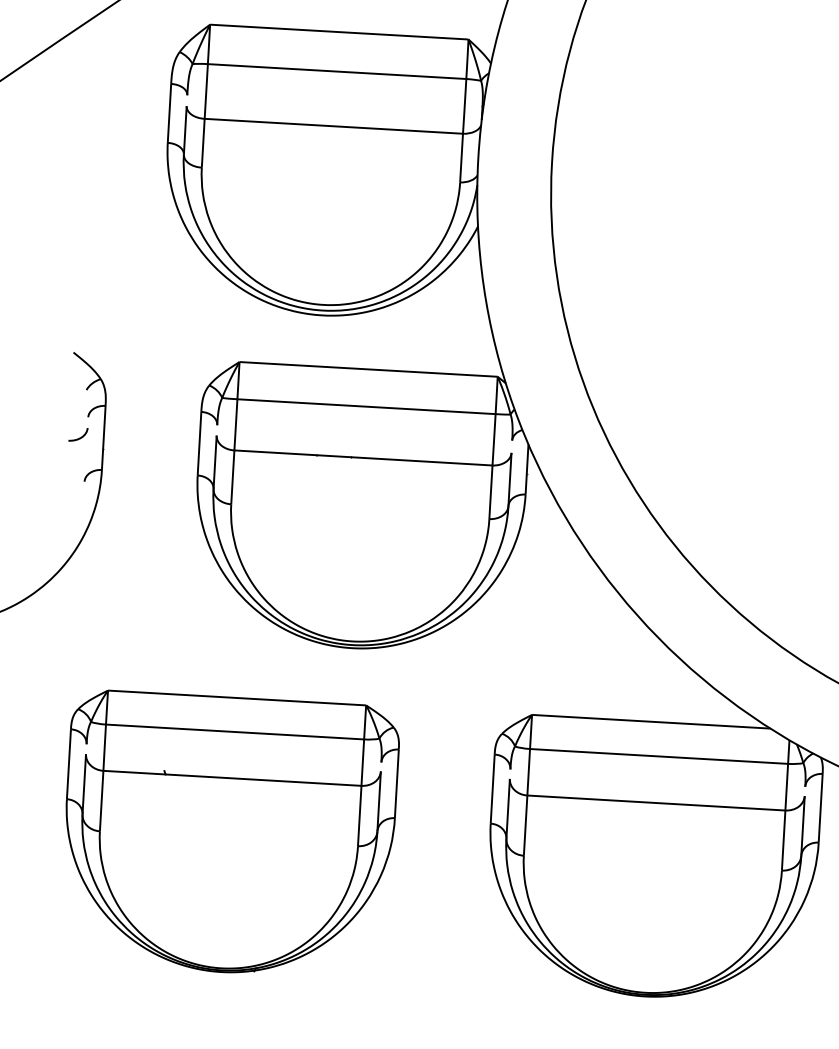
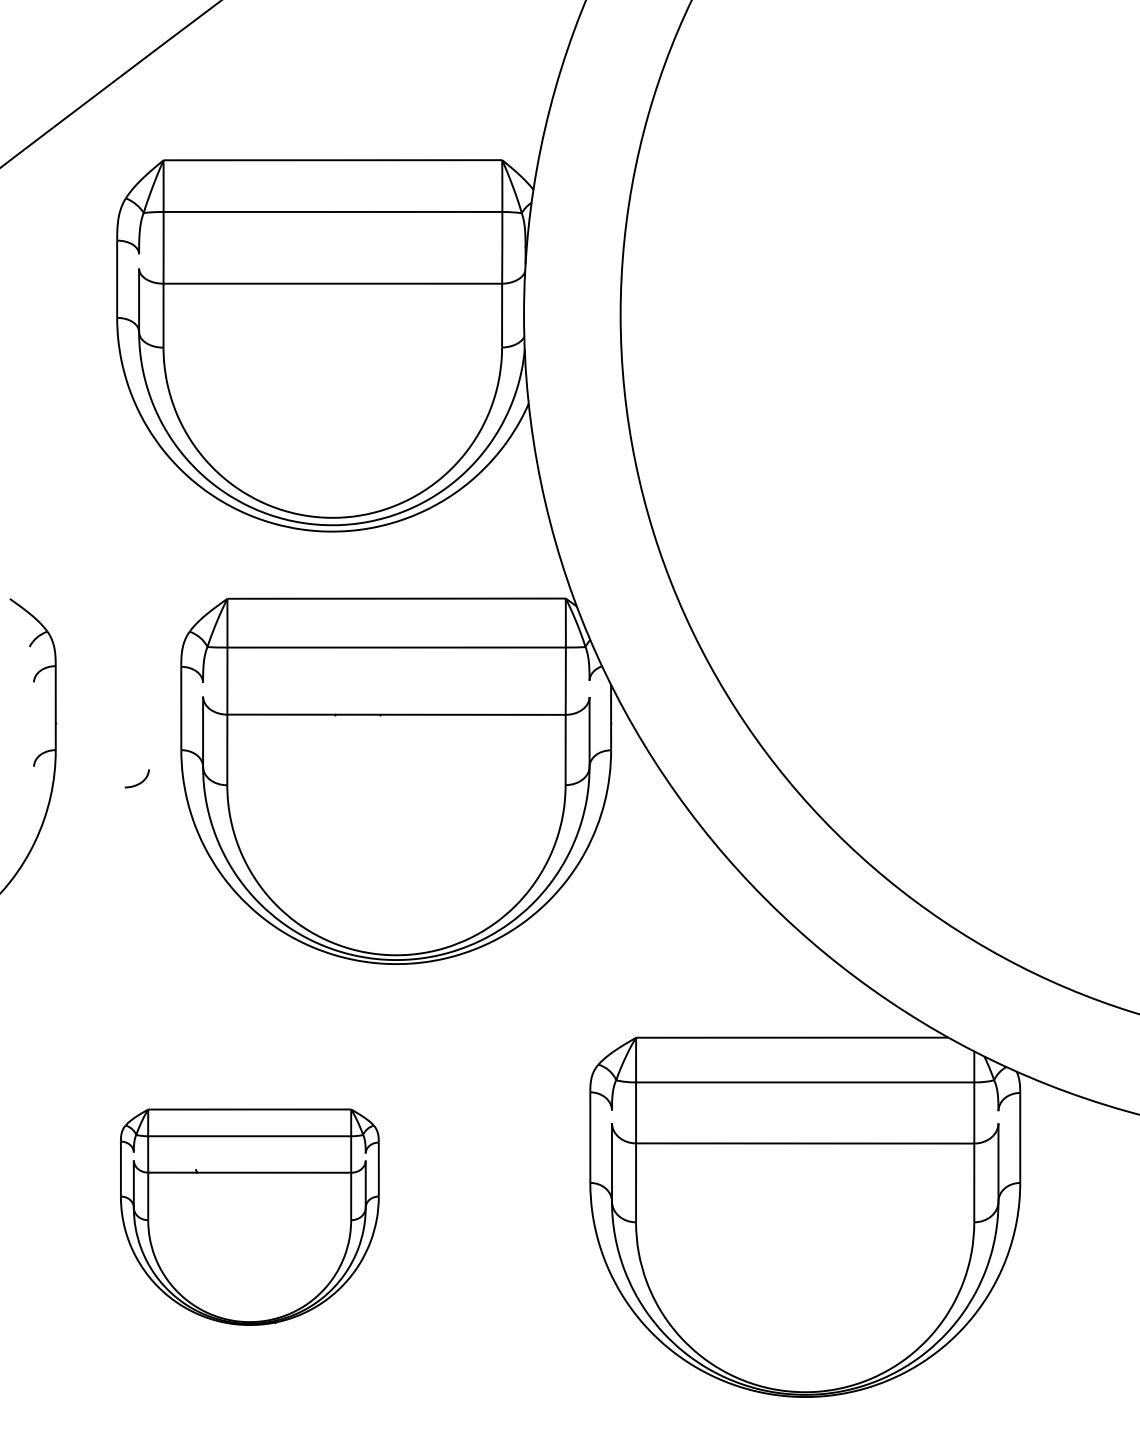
curve: (79, 437) -> (139, 782), moved
part: (229, 834) -> (249, 1216), size x0.6

